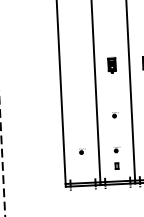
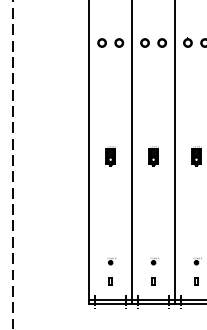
part: (77, 66) -> (110, 156), added
part: (115, 115) -> (154, 218), removed
part: (82, 167) -> (110, 281), added

